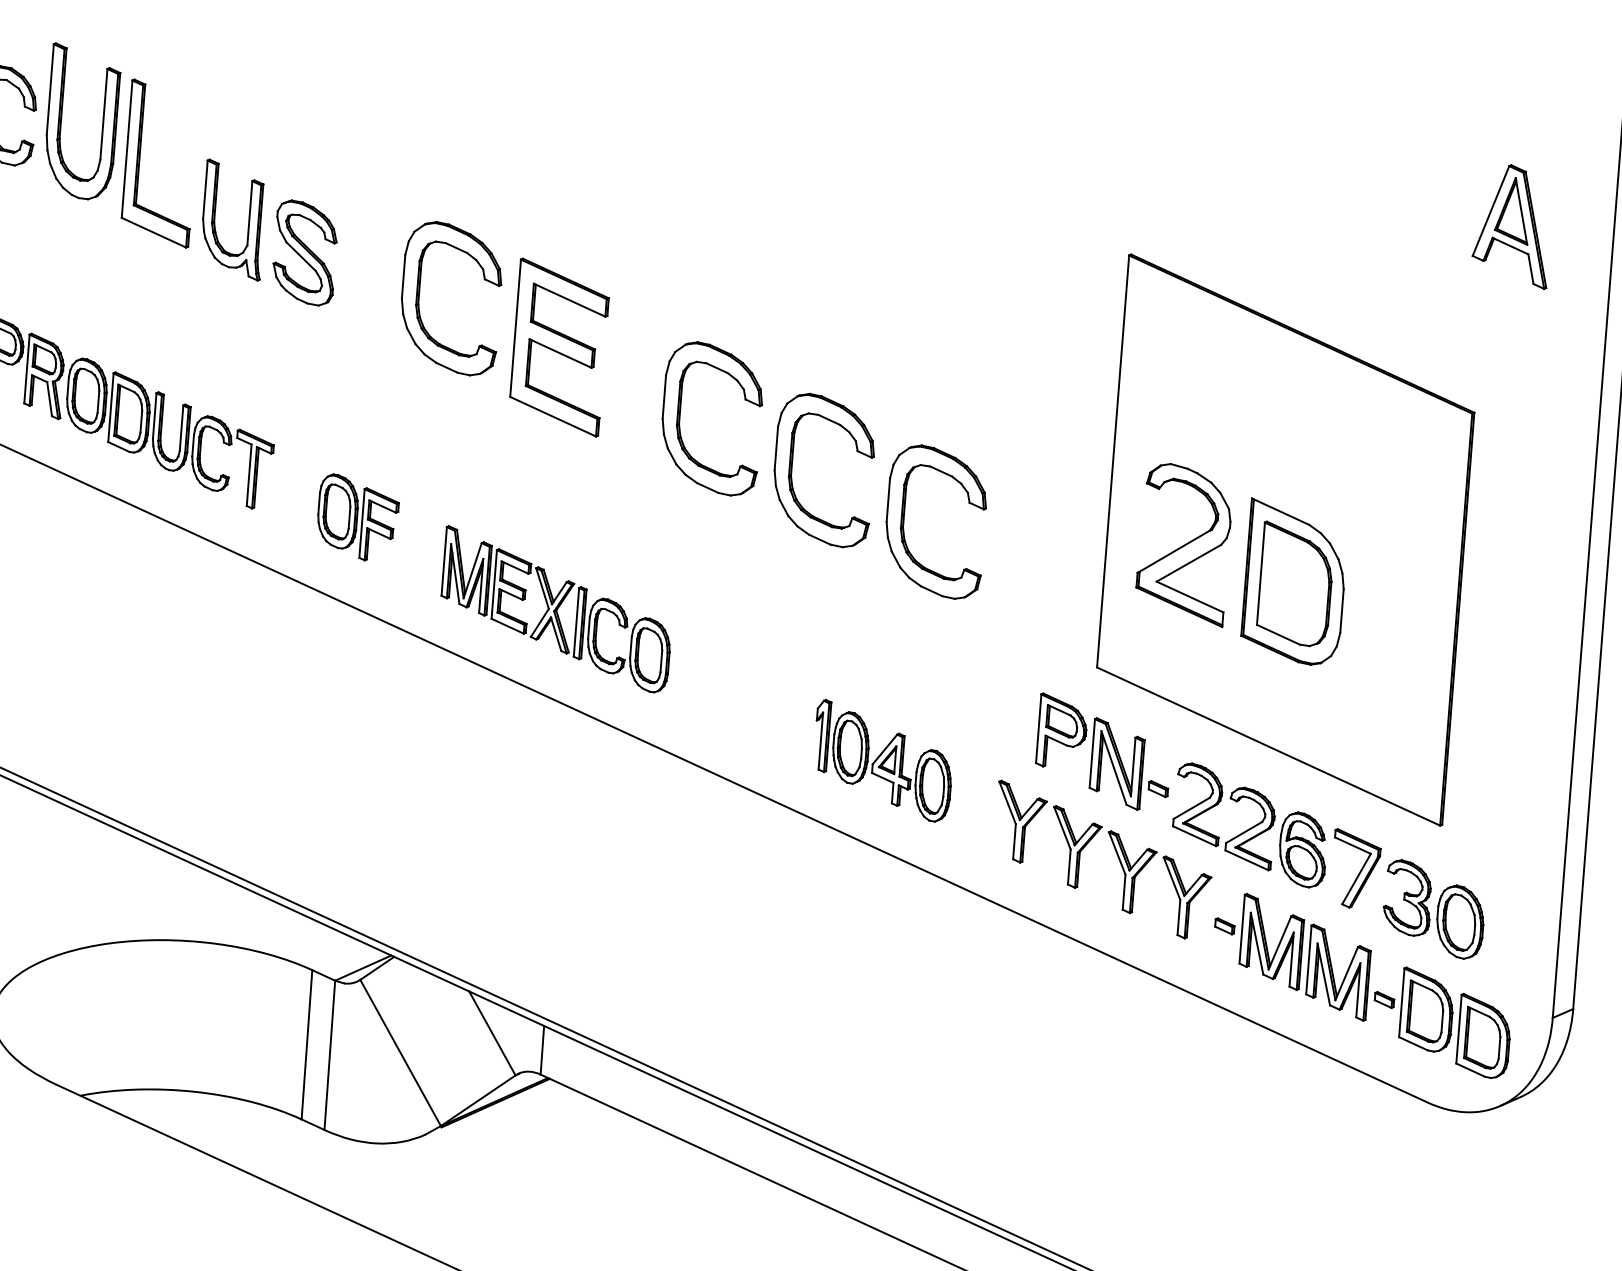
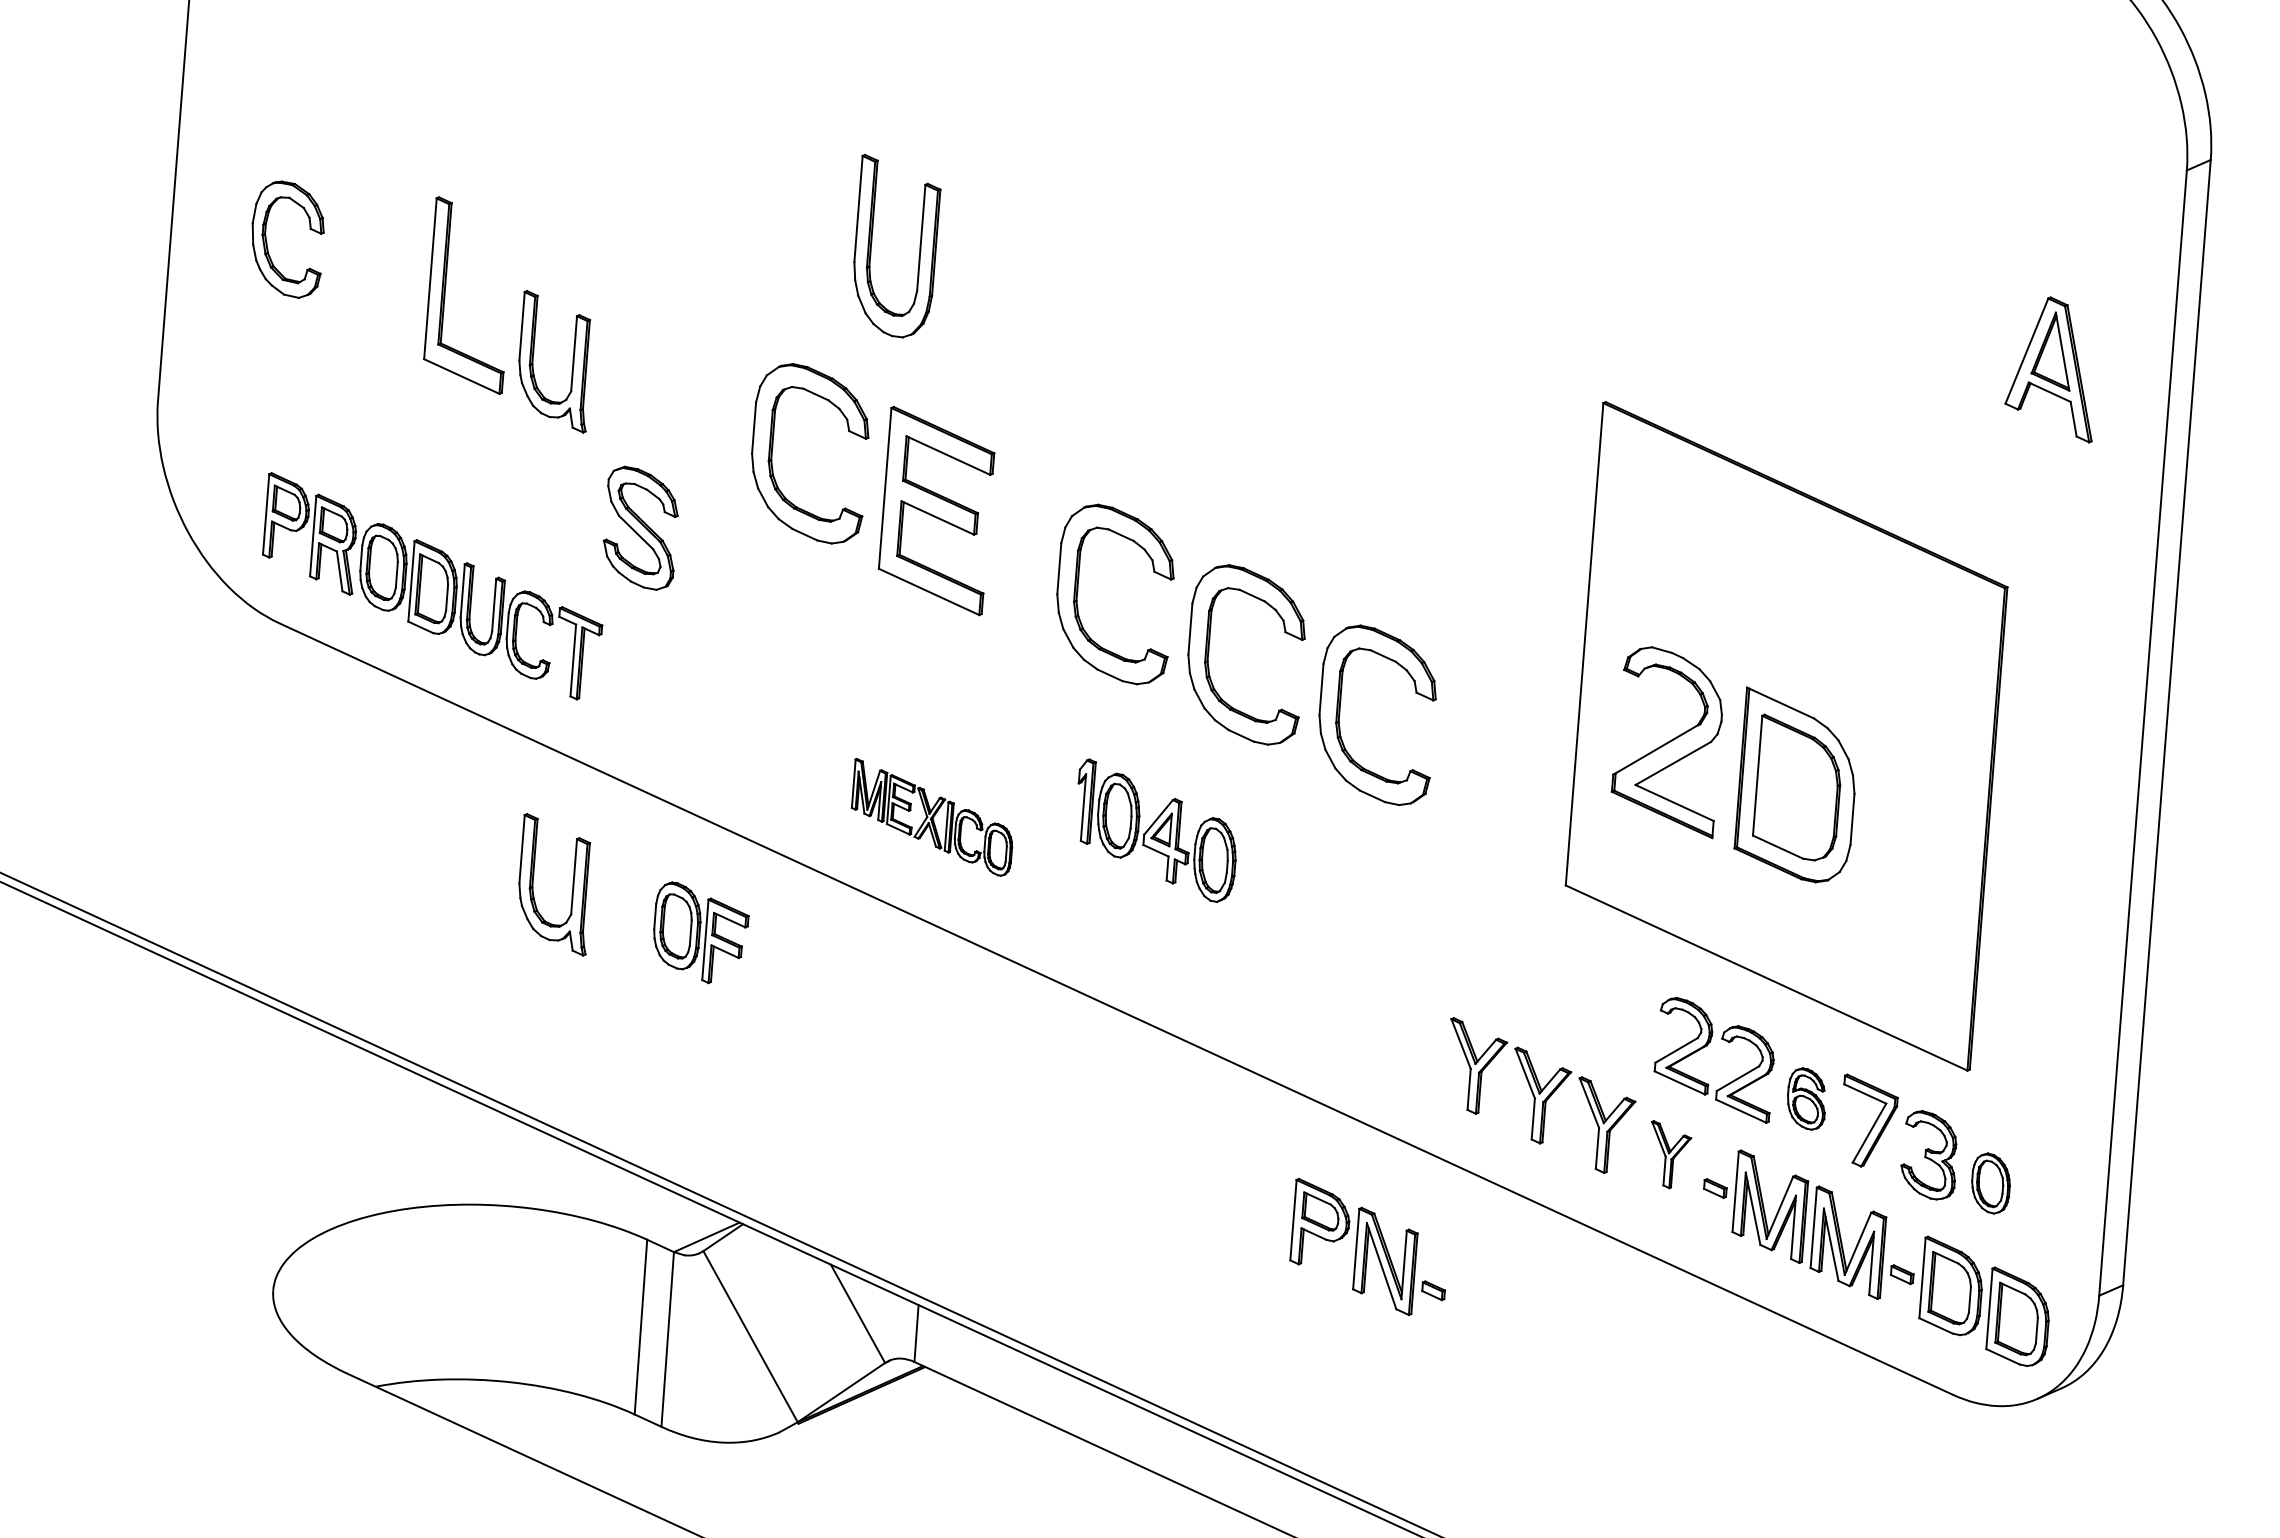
part: (102, 120) -> (919, 245), moved
part: (304, 252) -> (640, 527), moved
part: (358, 517) -> (701, 932), moved
part: (555, 609) -> (931, 817), size x0.6
part: (248, 666) -> (572, 884), added
part: (1101, 752) -> (1367, 1247), moved
part: (883, 760) -> (1156, 830), moved
part: (1302, 849) -> (1806, 1098), size x0.7
part: (1187, 897) -> (1671, 1154), size x0.7
part: (1459, 922) -> (1990, 1183), size x0.7

